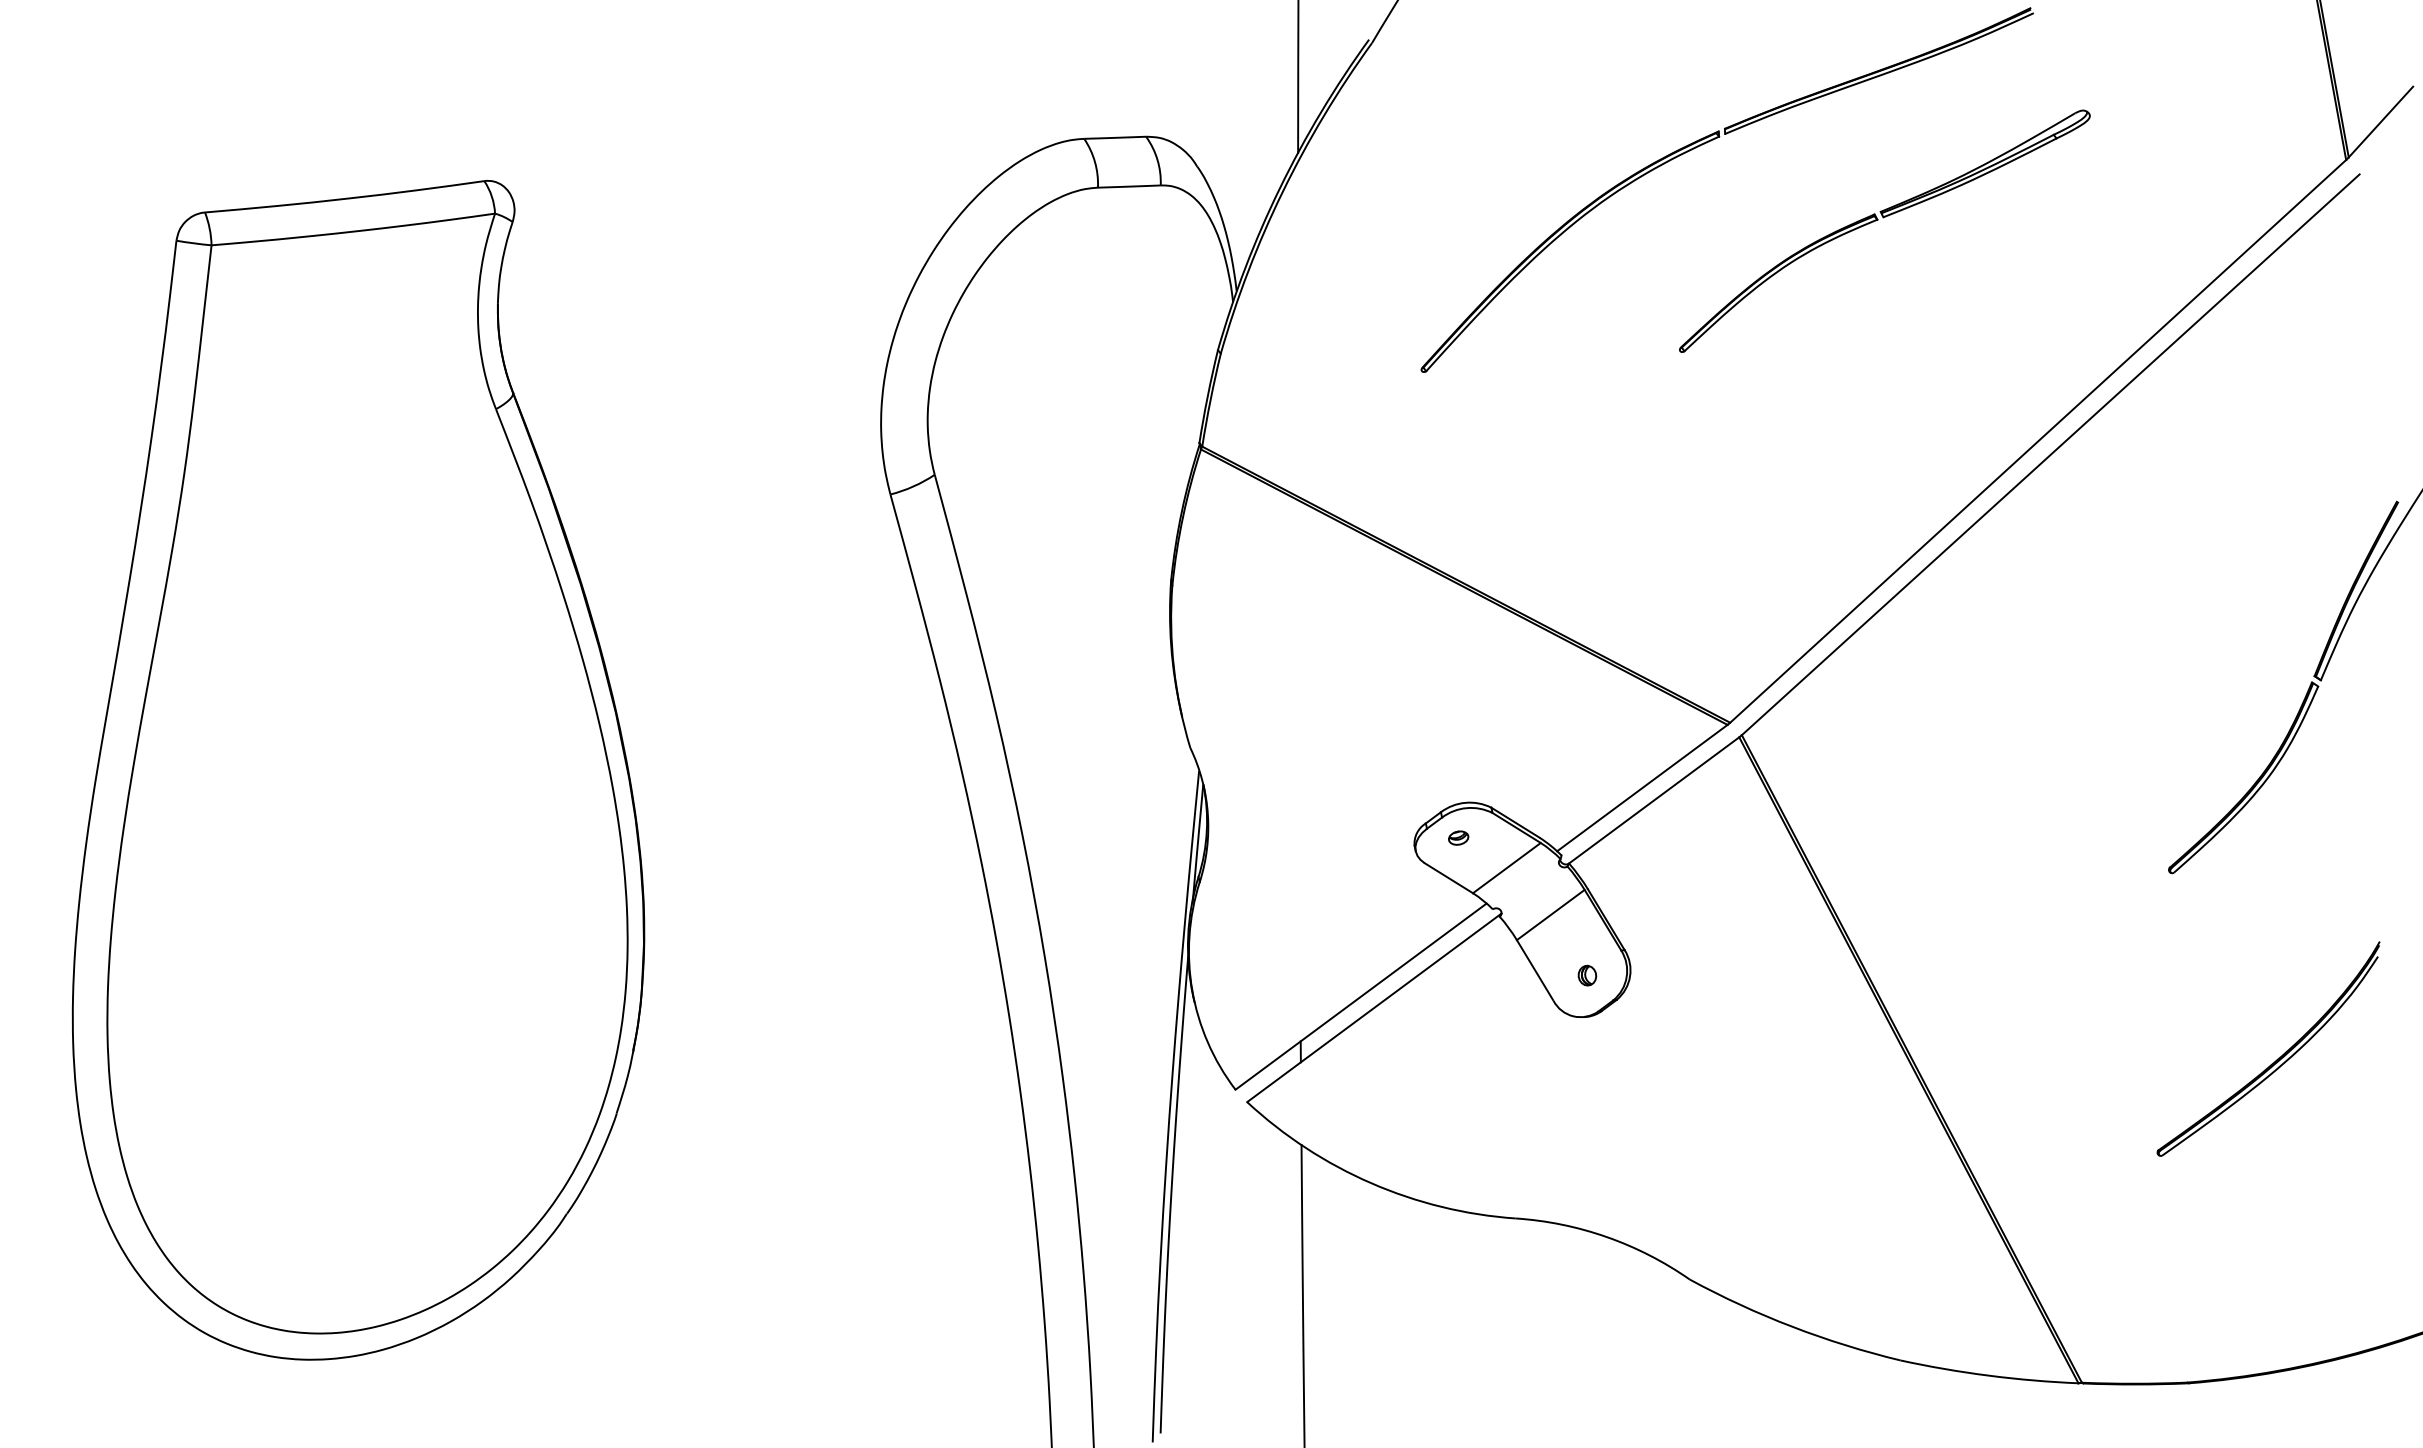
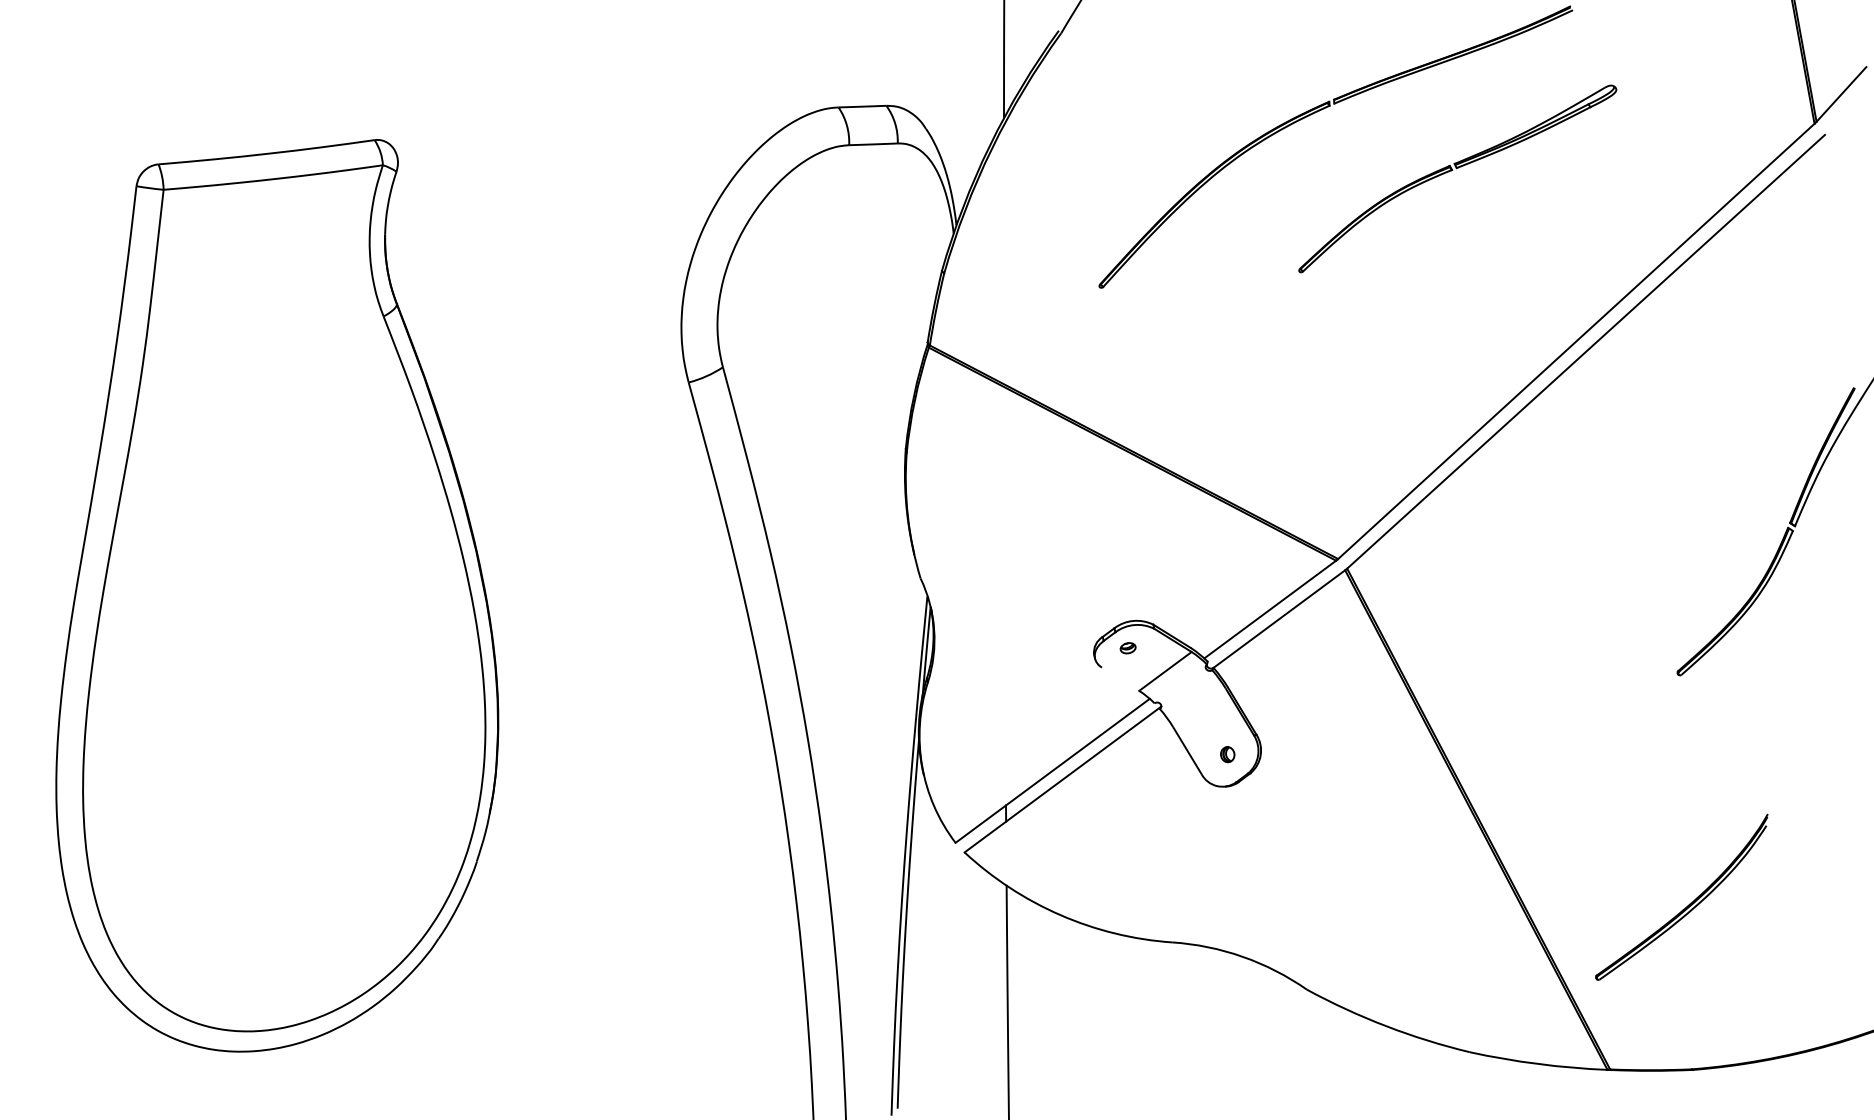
line: (1448, 878) -> (1120, 679), removed
line: (1550, 914) -> (1199, 707), removed
part: (2278, 1057) -> (1689, 903), moved

